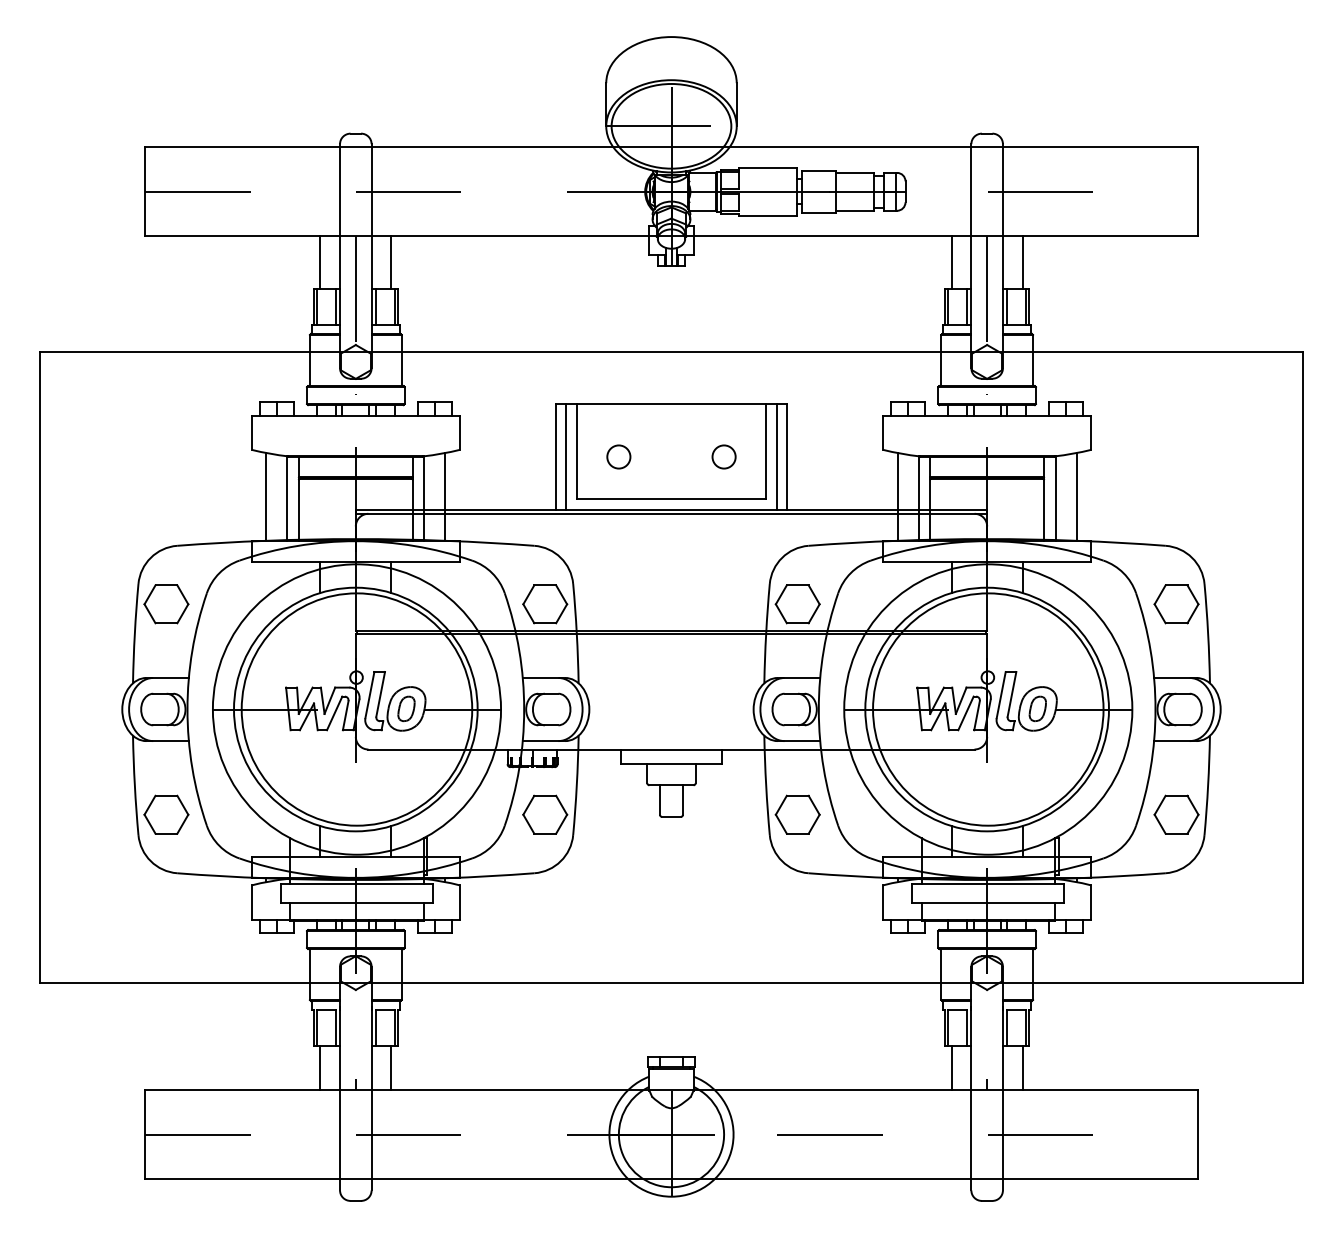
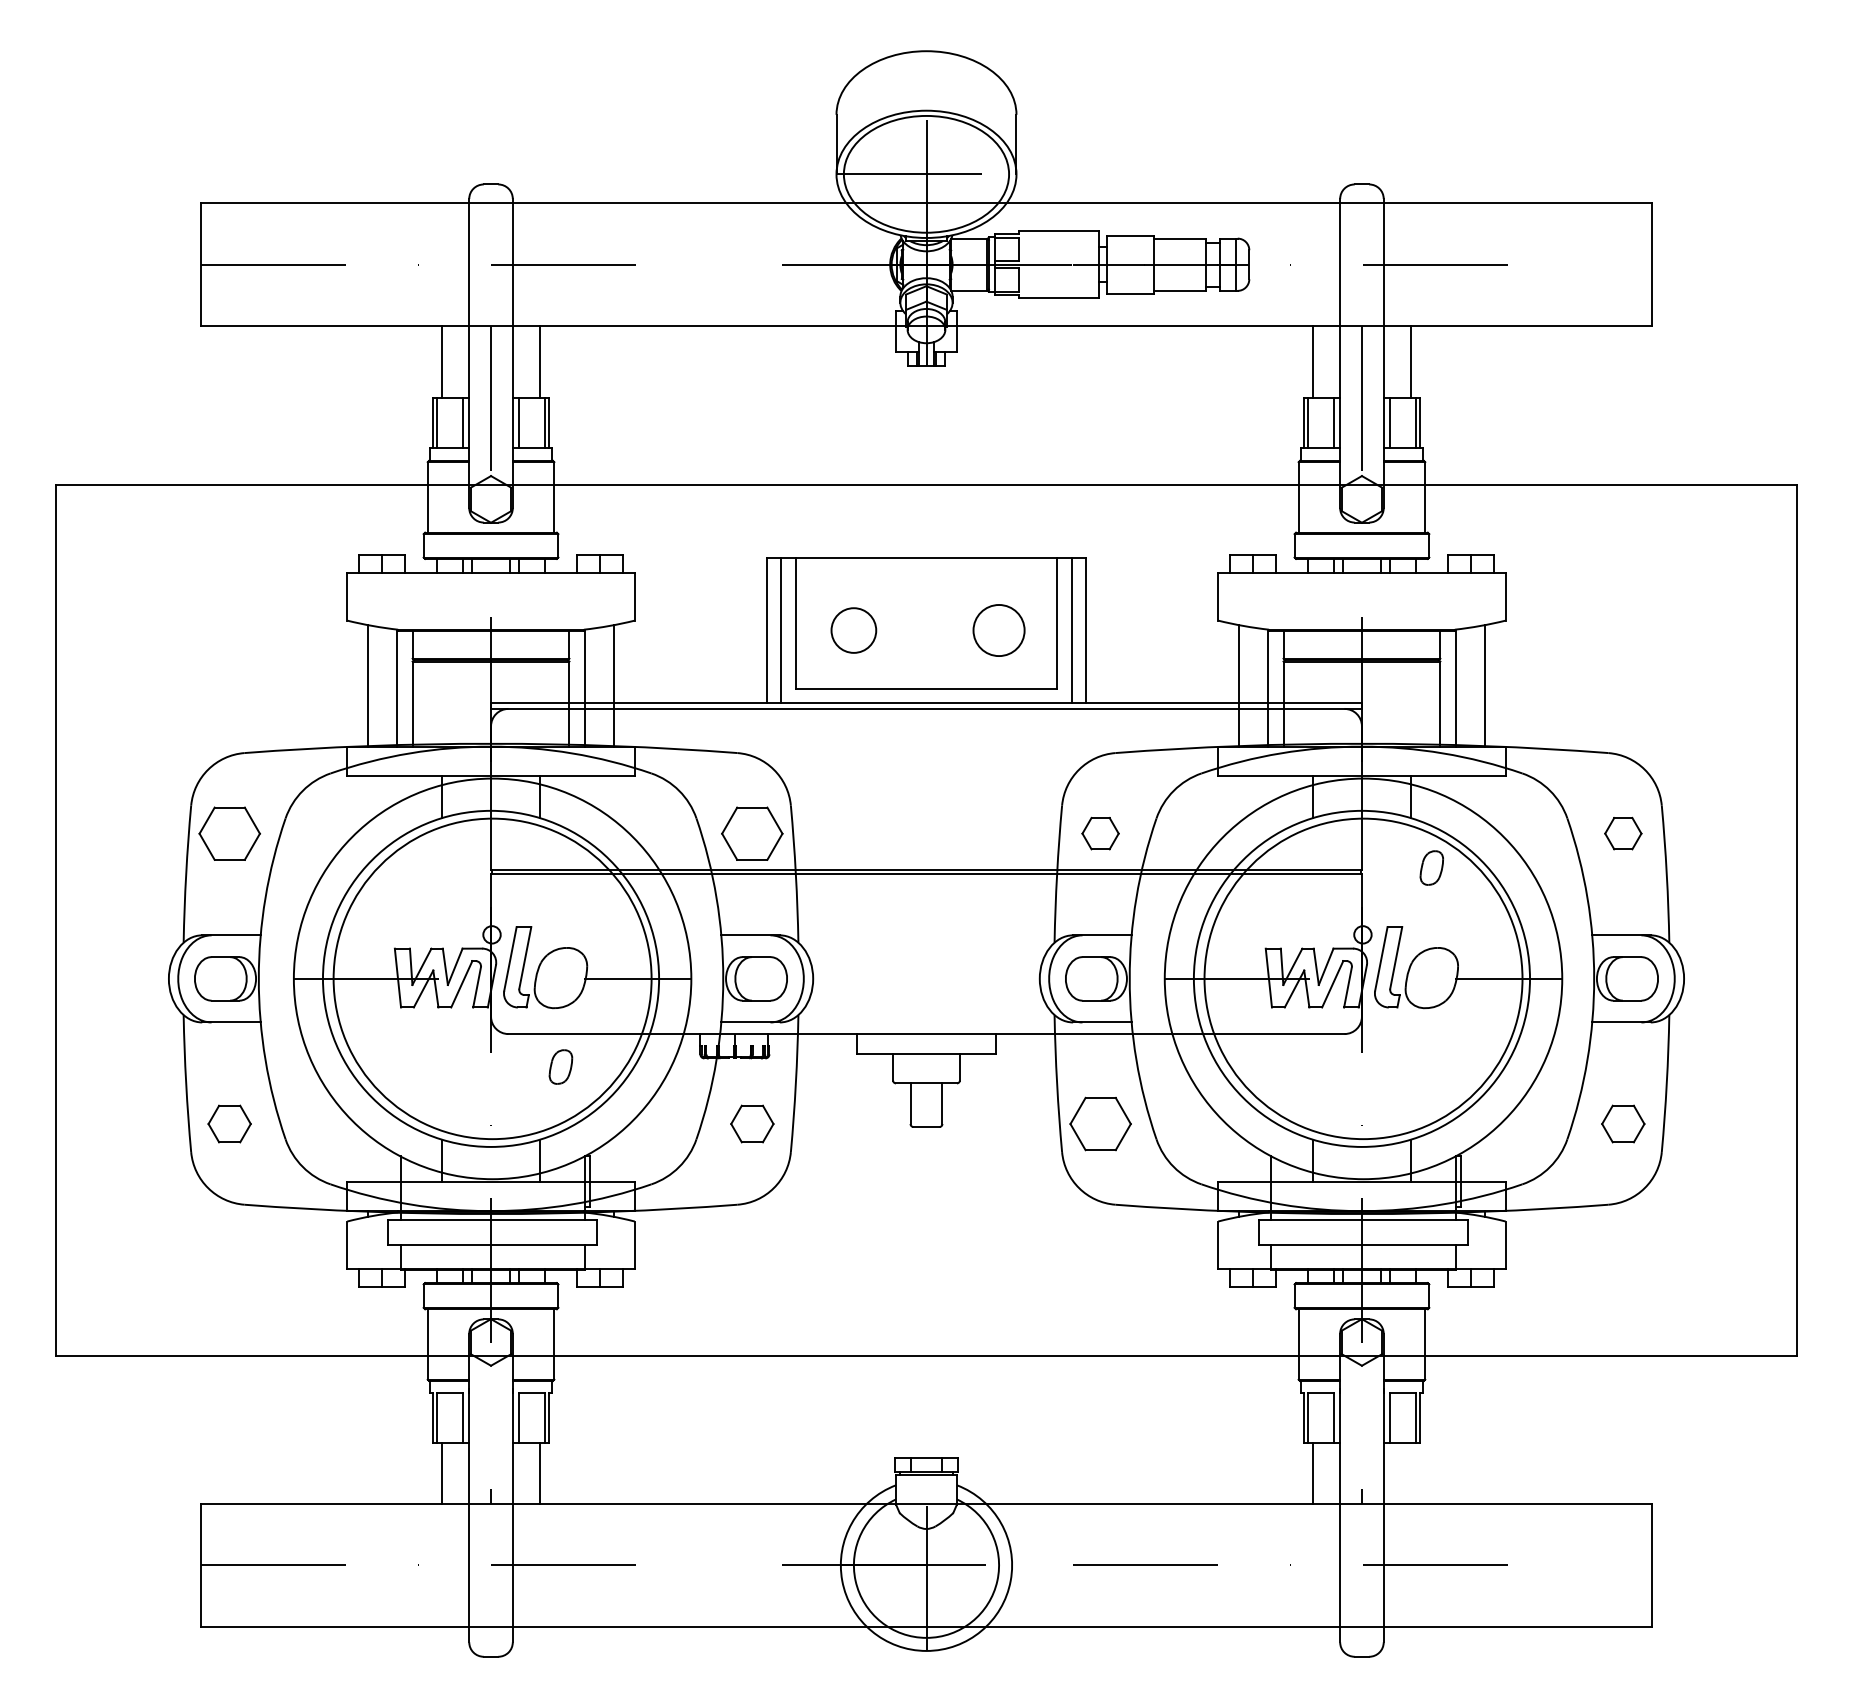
circle: (618, 456) -> (853, 630), size x1.4
circle: (724, 456) -> (999, 630), size x1.6
part: (797, 604) -> (1100, 833), size x0.6
part: (1176, 604) -> (1623, 833), size x0.6
part: (406, 708) -> (560, 1066), moved
part: (1037, 708) -> (1431, 867), moved
part: (166, 814) -> (229, 1123), size x0.7
part: (545, 814) -> (752, 1123), size x0.7
part: (1176, 814) -> (1623, 1123), size x0.7
line: (1022, 1068) -> (1410, 1473), removed

